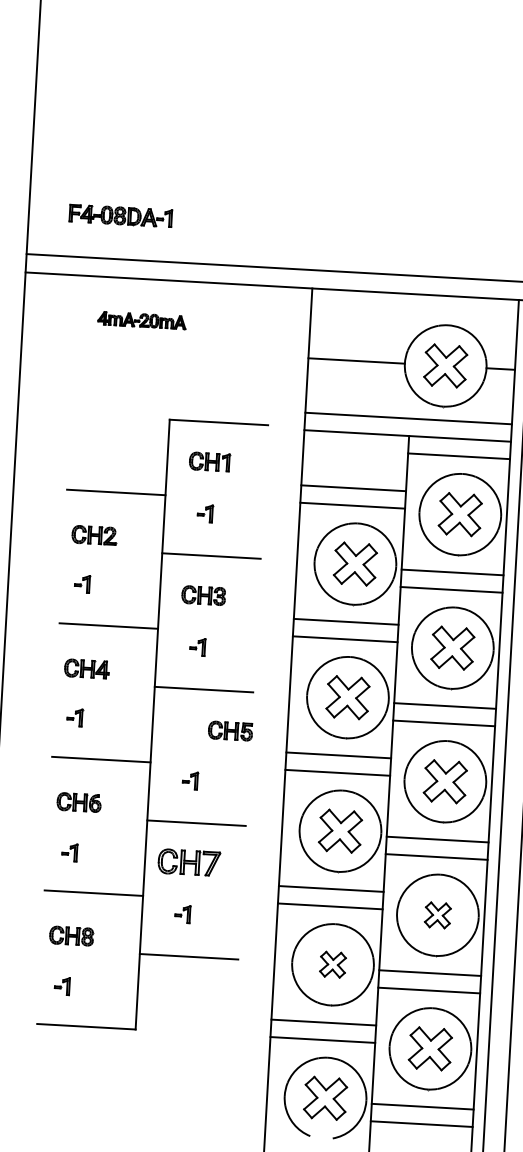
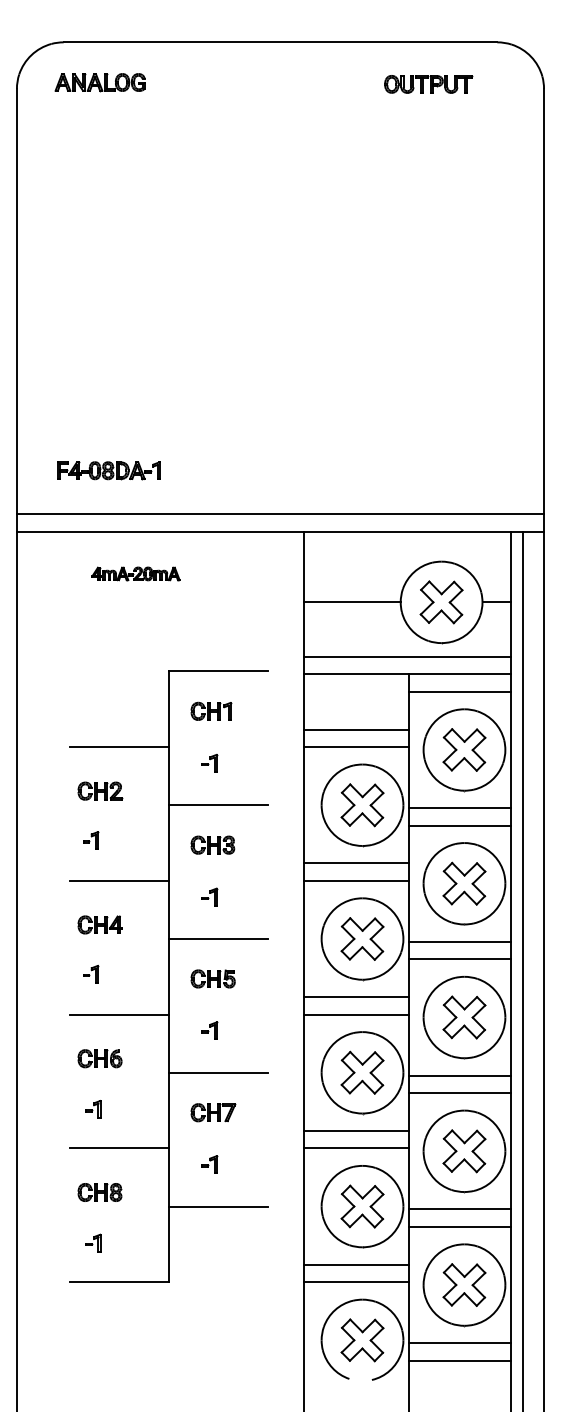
part: (229, 730) -> (212, 978), moved
part: (189, 862) -> (213, 1112), size x0.71
part: (437, 915) -> (464, 1151), size x1.67
part: (333, 964) -> (362, 1206), size x1.67

